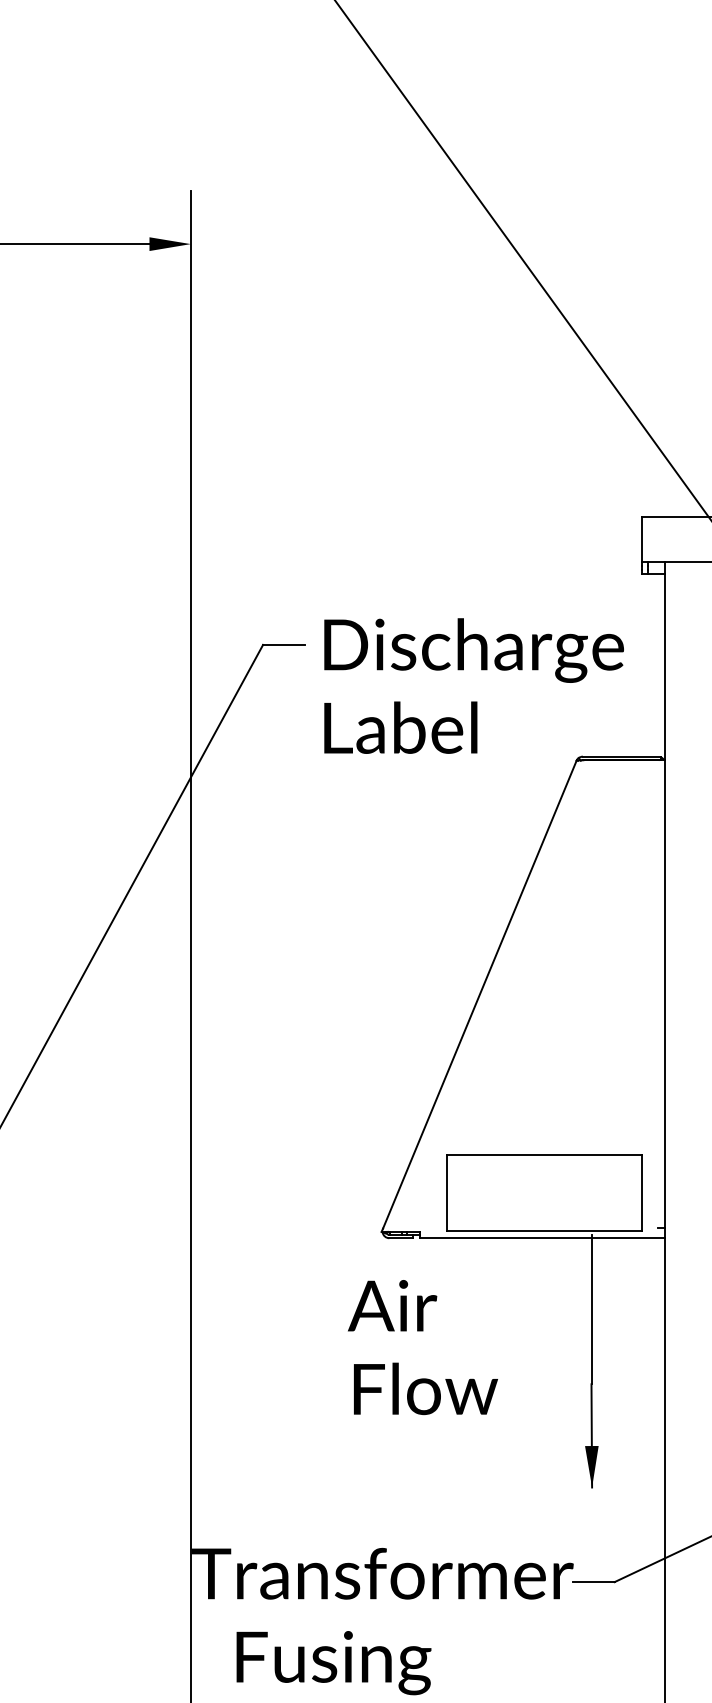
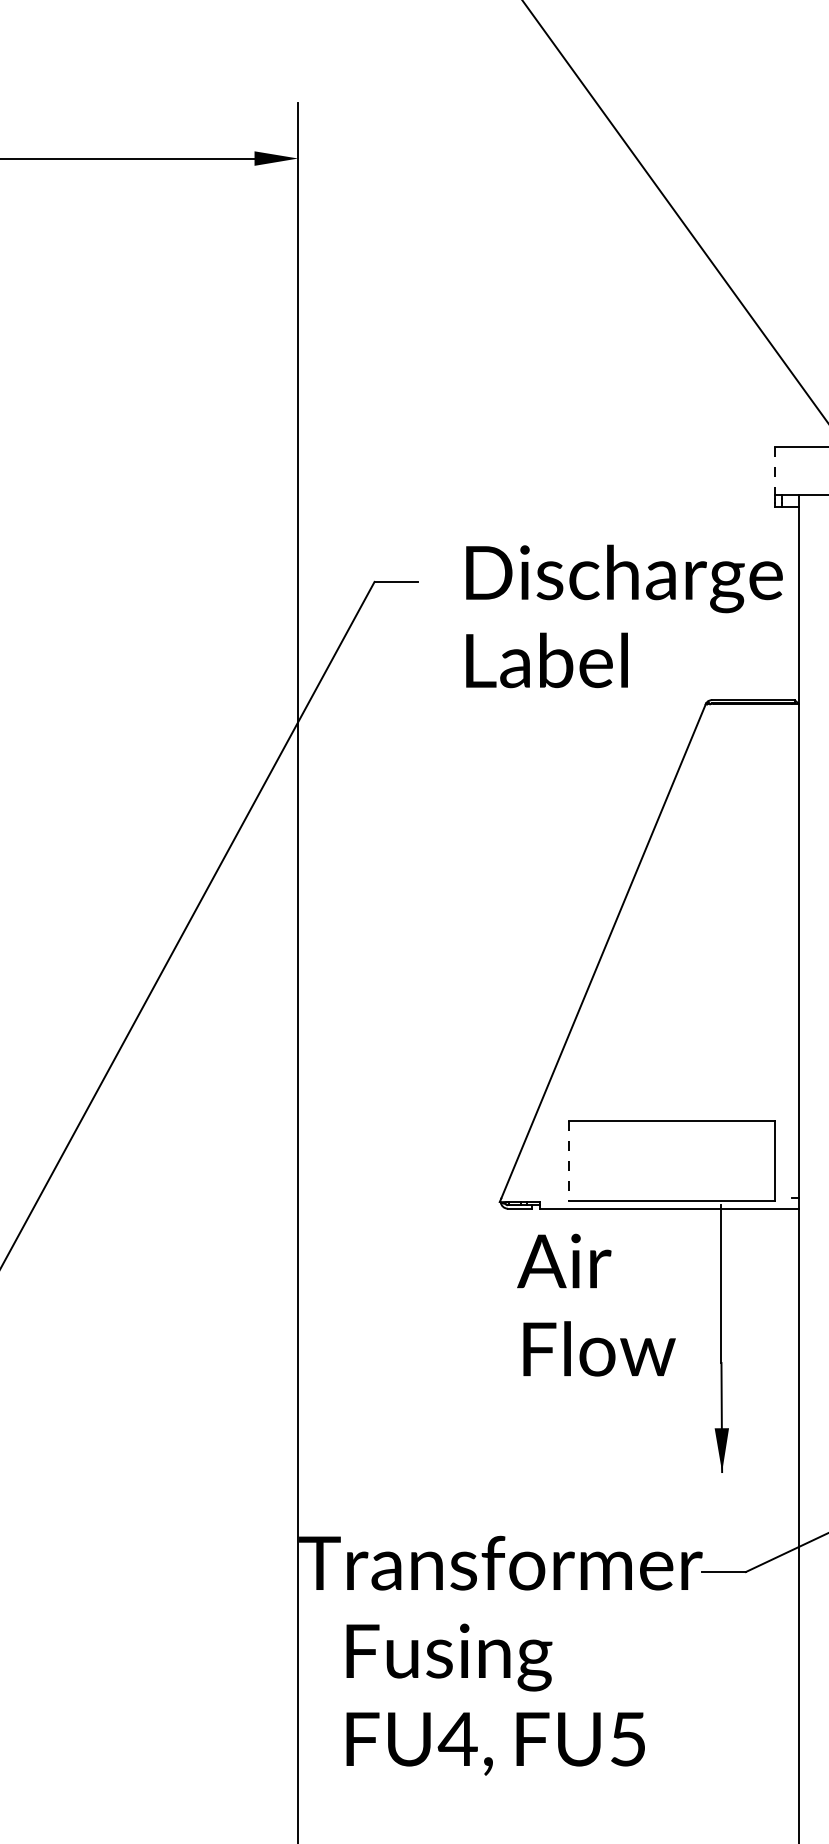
line: (641, 540) -> (774, 471), solid -> dashed
text: (474, 686) -> (624, 616), moved
line: (446, 1193) -> (568, 1161), solid -> dashed
text: (423, 1346) -> (596, 1304), moved

